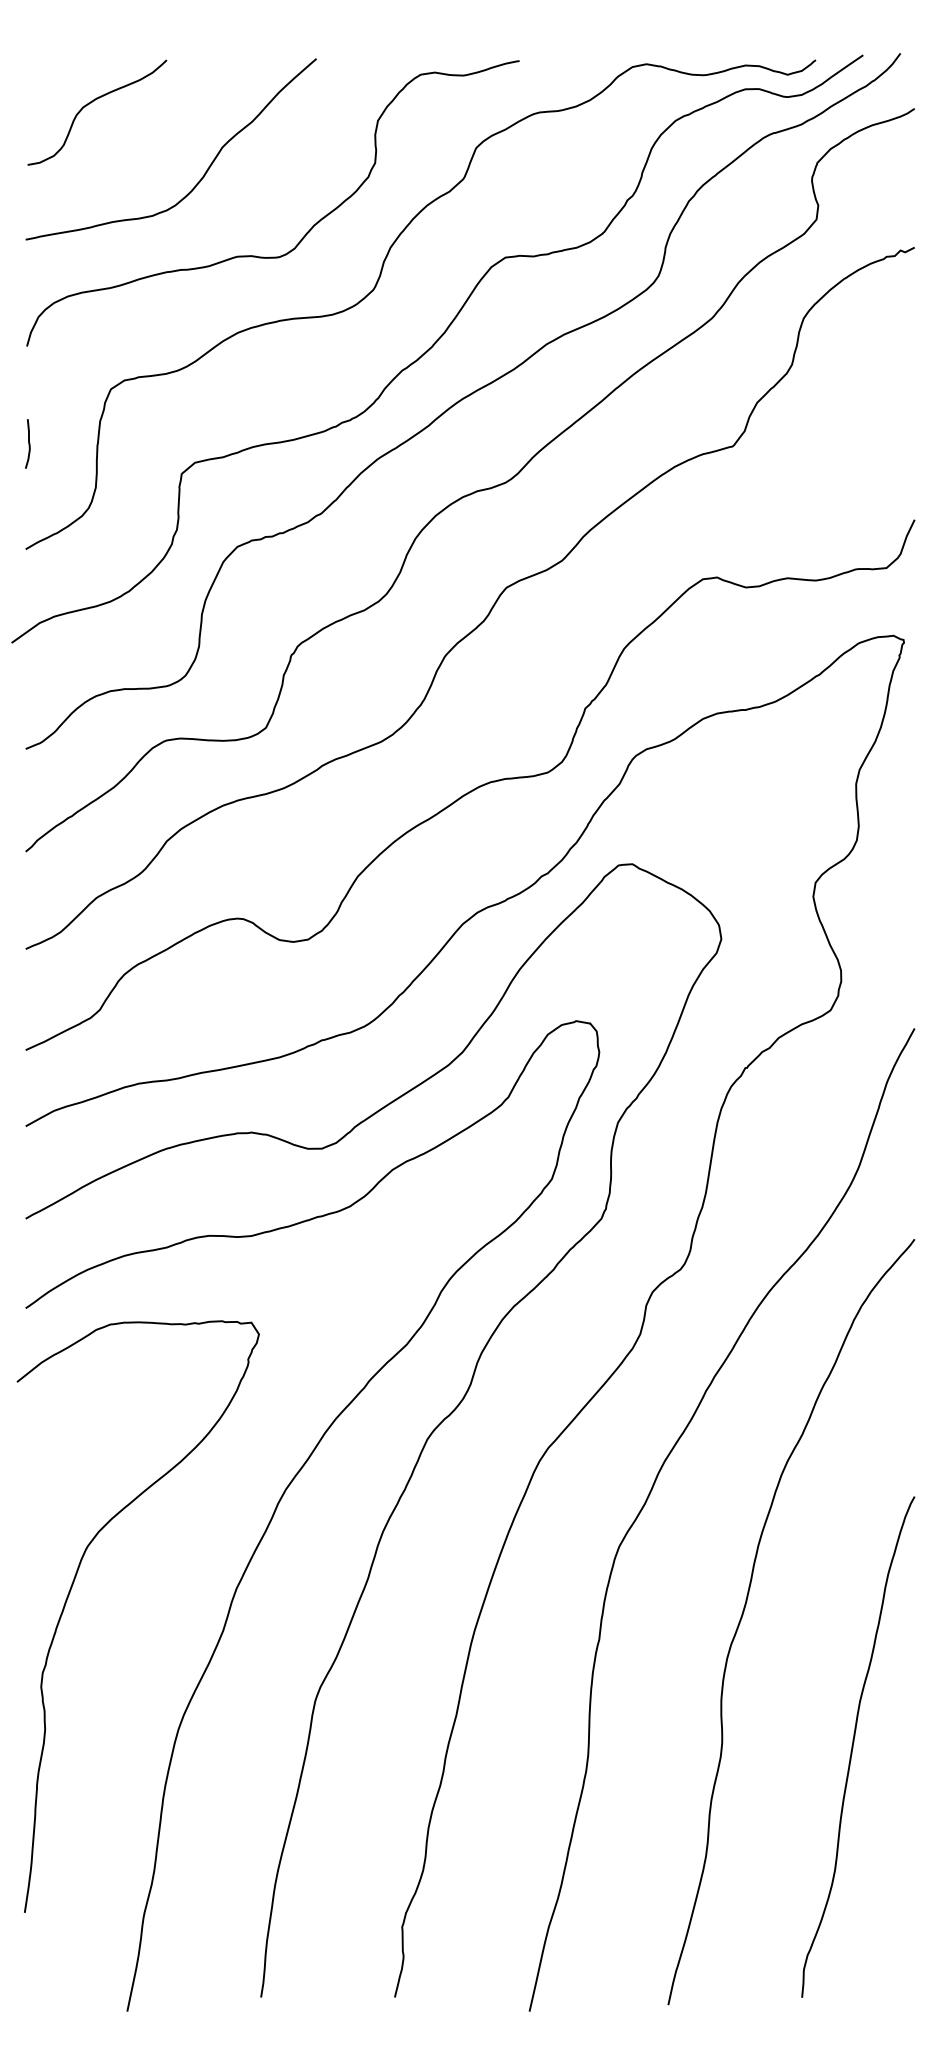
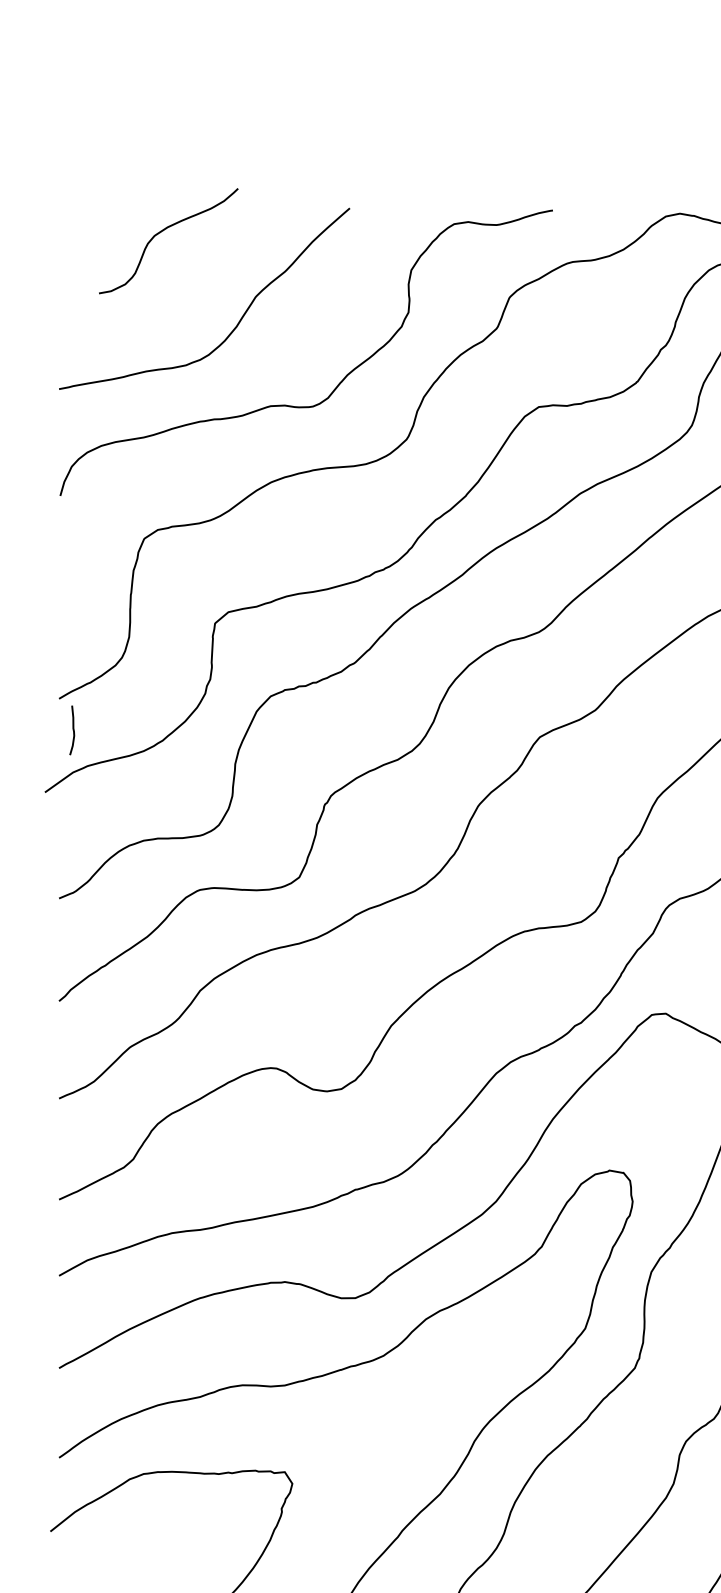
curve: (91, 103) -> (162, 231), moved
curve: (28, 443) -> (72, 729), moved

